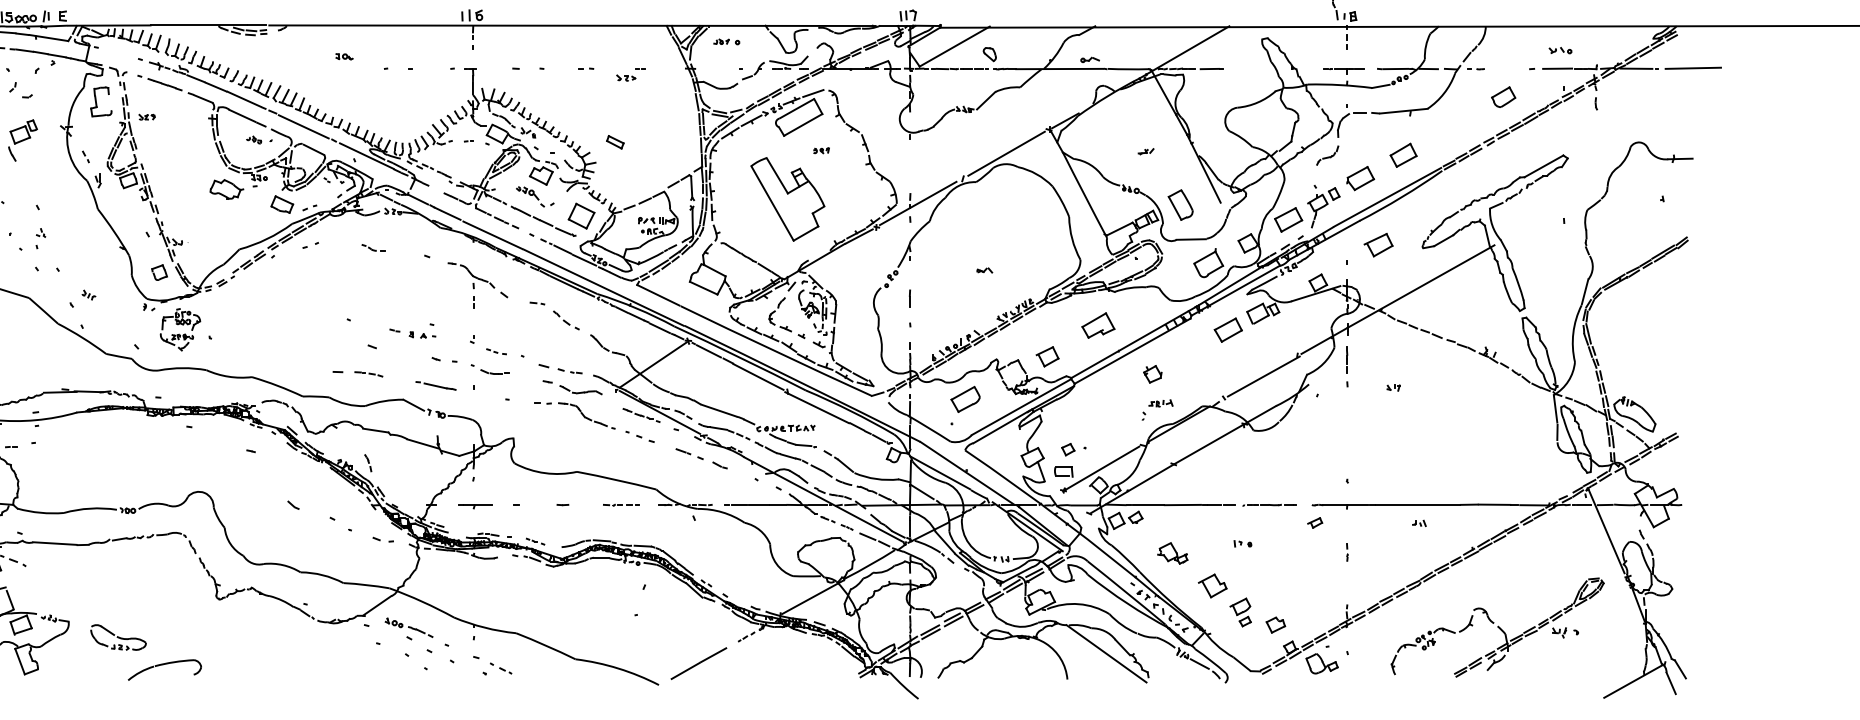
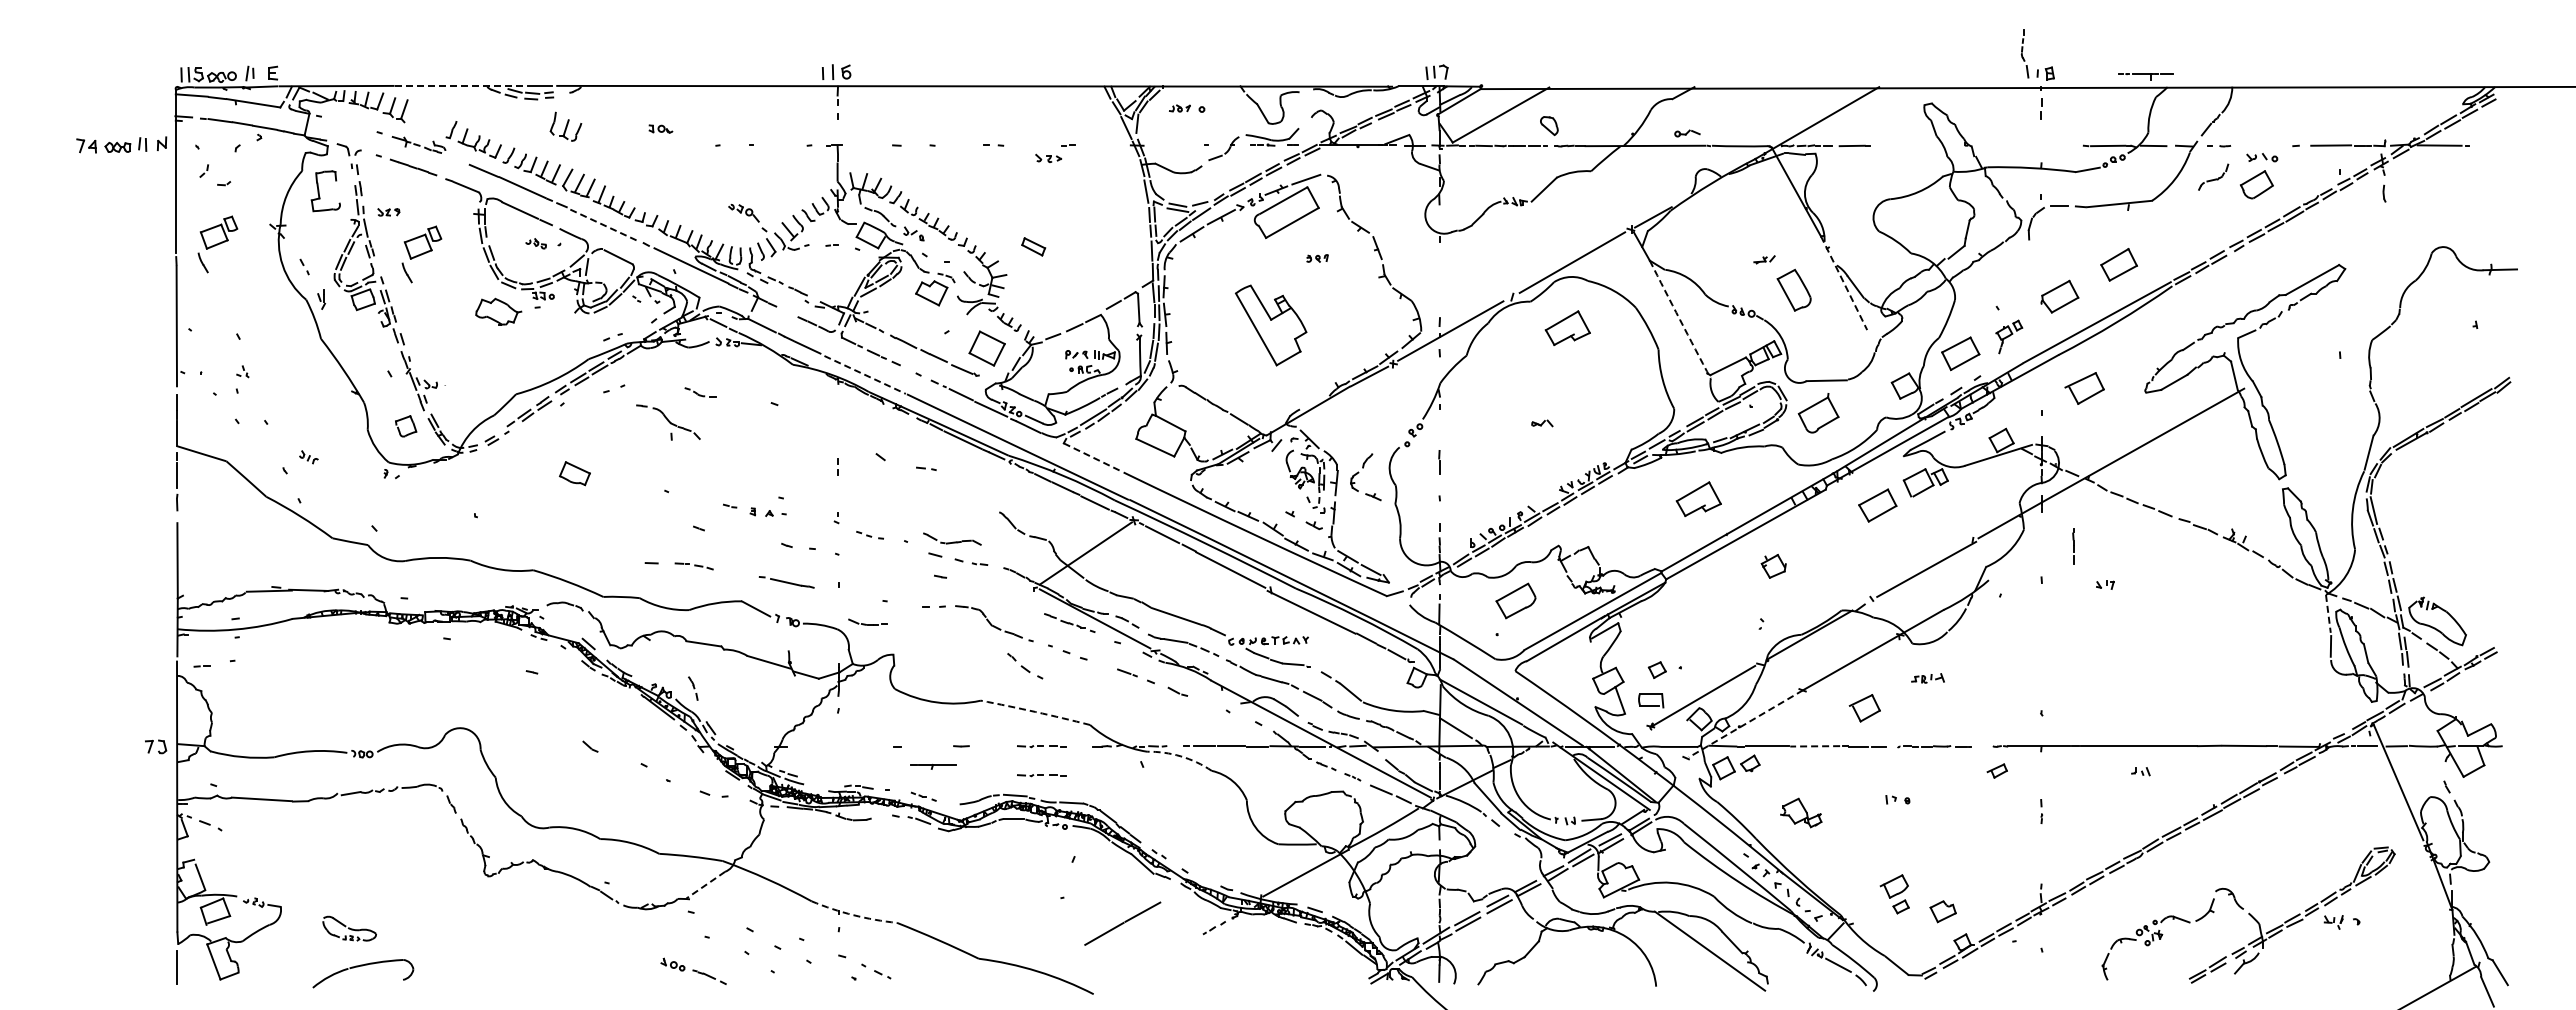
line: (199, 25) -> (460, 85), solid -> dashed
part: (176, 49) -> (565, 126), moved
part: (1560, 50) -> (2262, 157), moved
line: (1692, 67) -> (2517, 144), removed
part: (1343, 70) -> (2145, 76), moved
line: (196, 78) -> (456, 159), removed
line: (303, 126) -> (604, 225), solid -> dashed
part: (170, 147) -> (421, 254), added
part: (1327, 155) -> (2213, 176), moved
line: (1204, 168) -> (1844, 283), solid -> dashed
arc: (1085, 195) -> (1680, 319), solid -> dashed
part: (530, 197) -> (747, 218), moved
part: (787, 199) -> (1270, 325), size x0.7
part: (1003, 200) -> (1567, 327), added
part: (281, 204) -> (574, 473), moved
part: (1180, 204) -> (1793, 289), moved
part: (1323, 207) -> (2008, 336), size x0.6
line: (493, 234) -> (865, 374), solid -> dashed
part: (1208, 263) -> (1818, 413), moved
part: (471, 275) -> (668, 422), moved
line: (658, 295) -> (1093, 457), solid -> dashed
part: (775, 311) -> (1359, 472), moved
part: (566, 320) -> (1025, 666), moved
part: (178, 325) -> (432, 498), removed
part: (1047, 357) -> (1864, 708), moved
line: (1347, 359) -> (2073, 546), moved
part: (494, 371) -> (867, 621), moved
part: (581, 389) -> (952, 538), moved
part: (1160, 403) -> (1927, 678), moved
line: (1555, 409) -> (2328, 614), solid -> dashed
arc: (616, 480) -> (1035, 712), solid -> dashed
line: (1132, 489) -> (1745, 724), solid -> dashed
line: (1183, 505) -> (1815, 746), solid -> dashed
part: (475, 506) -> (933, 766), moved
arc: (721, 512) -> (1180, 756), solid -> dashed
part: (621, 526) -> (1041, 775), added
part: (1212, 585) -> (1856, 857), removed
line: (377, 606) -> (705, 885), solid -> dashed
part: (408, 627) -> (693, 970), moved
arc: (484, 627) -> (853, 915), solid -> dashed
part: (118, 637) -> (349, 928), size x0.7
line: (698, 663) -> (1122, 923), moved
part: (1321, 663) -> (2006, 964), removed
part: (164, 664) -> (362, 966), moved

